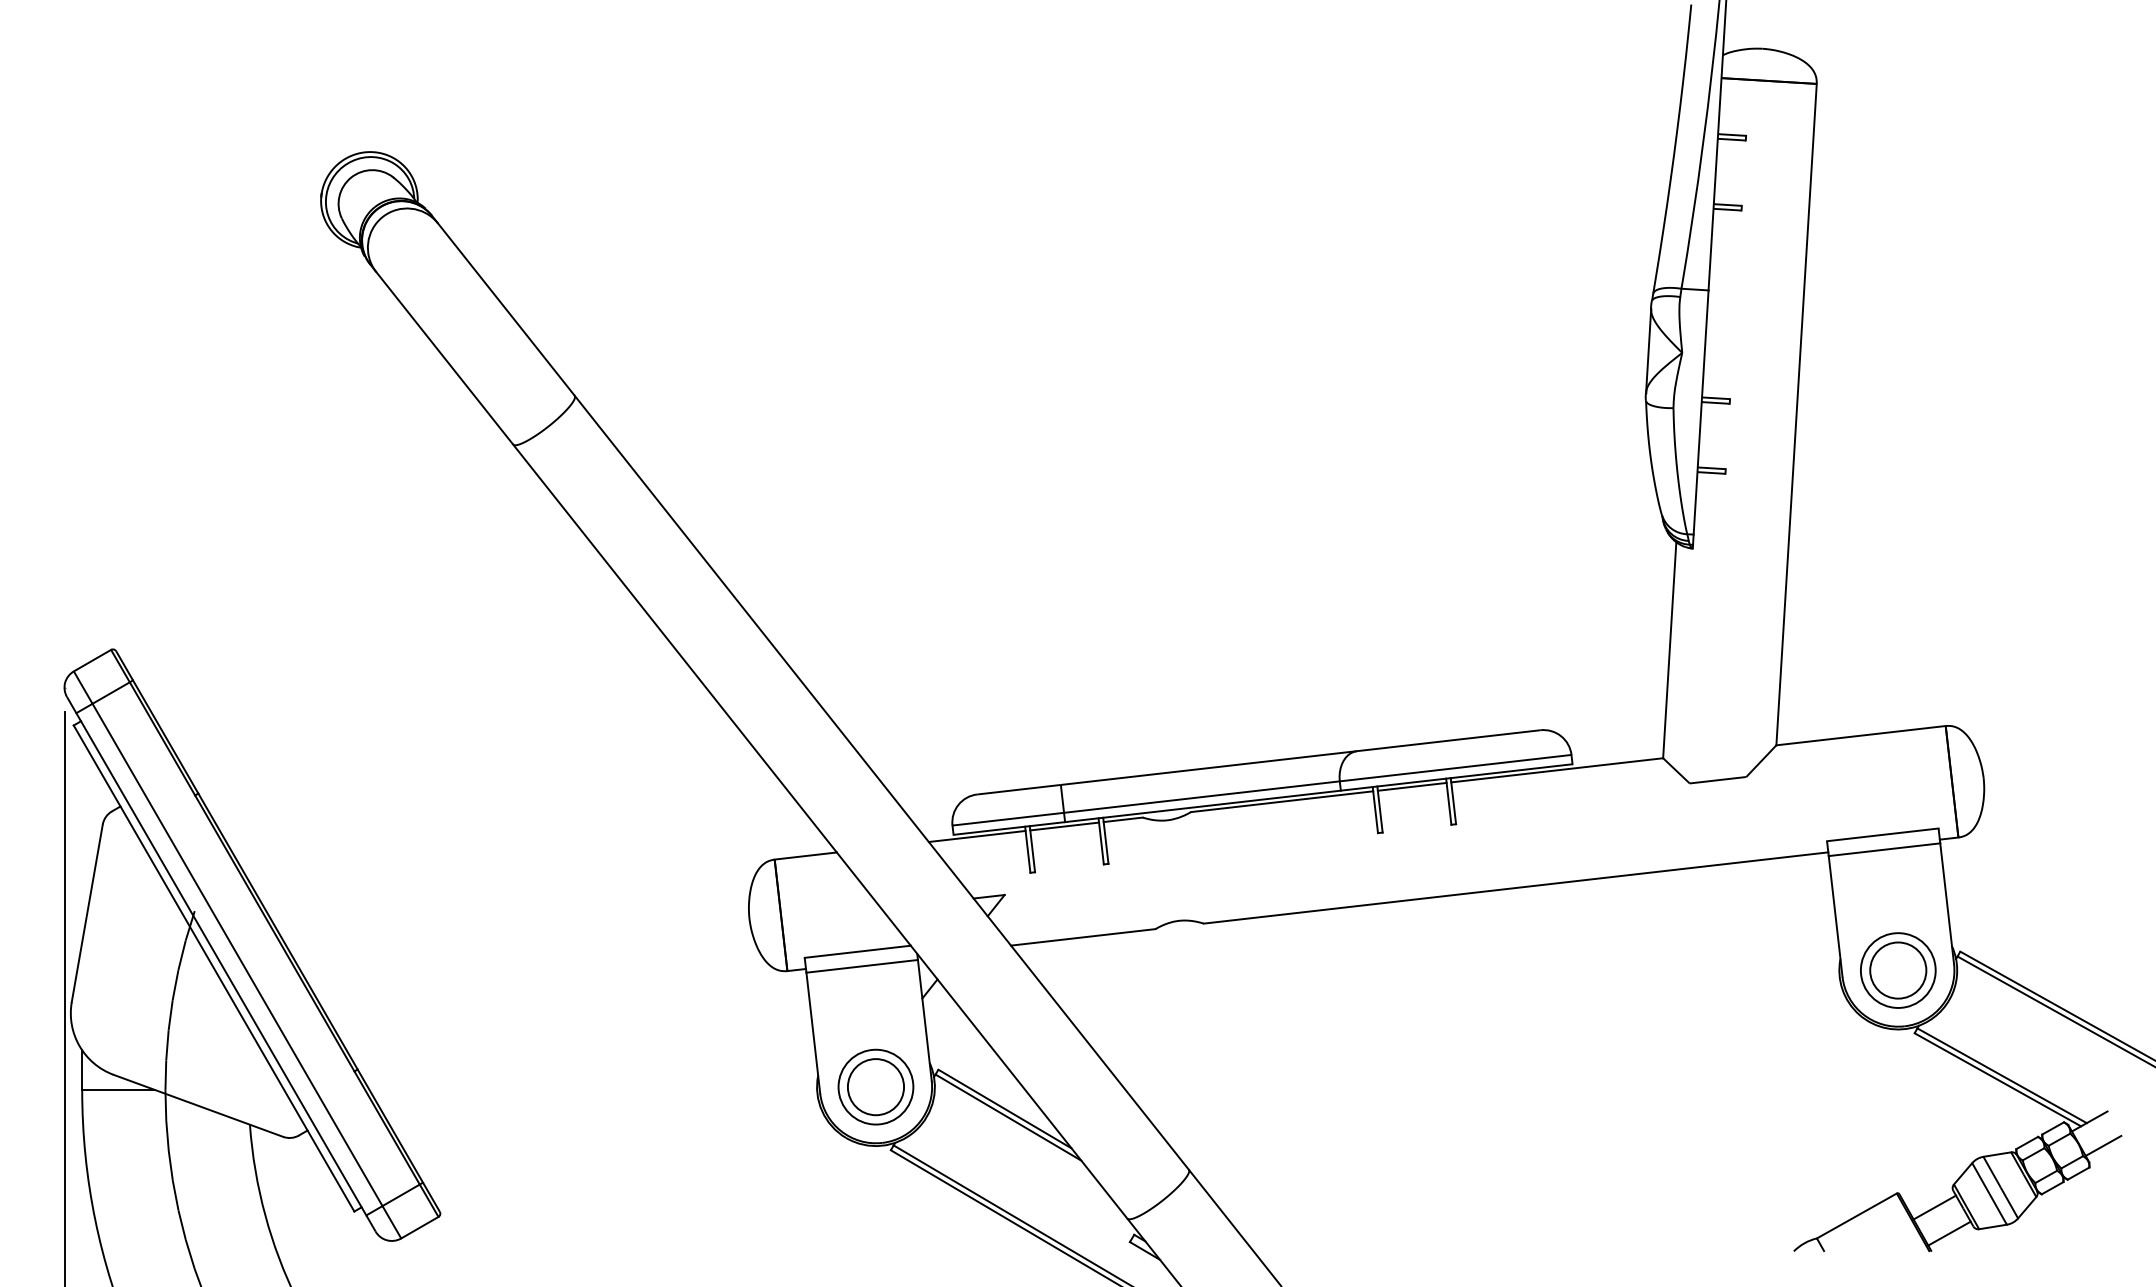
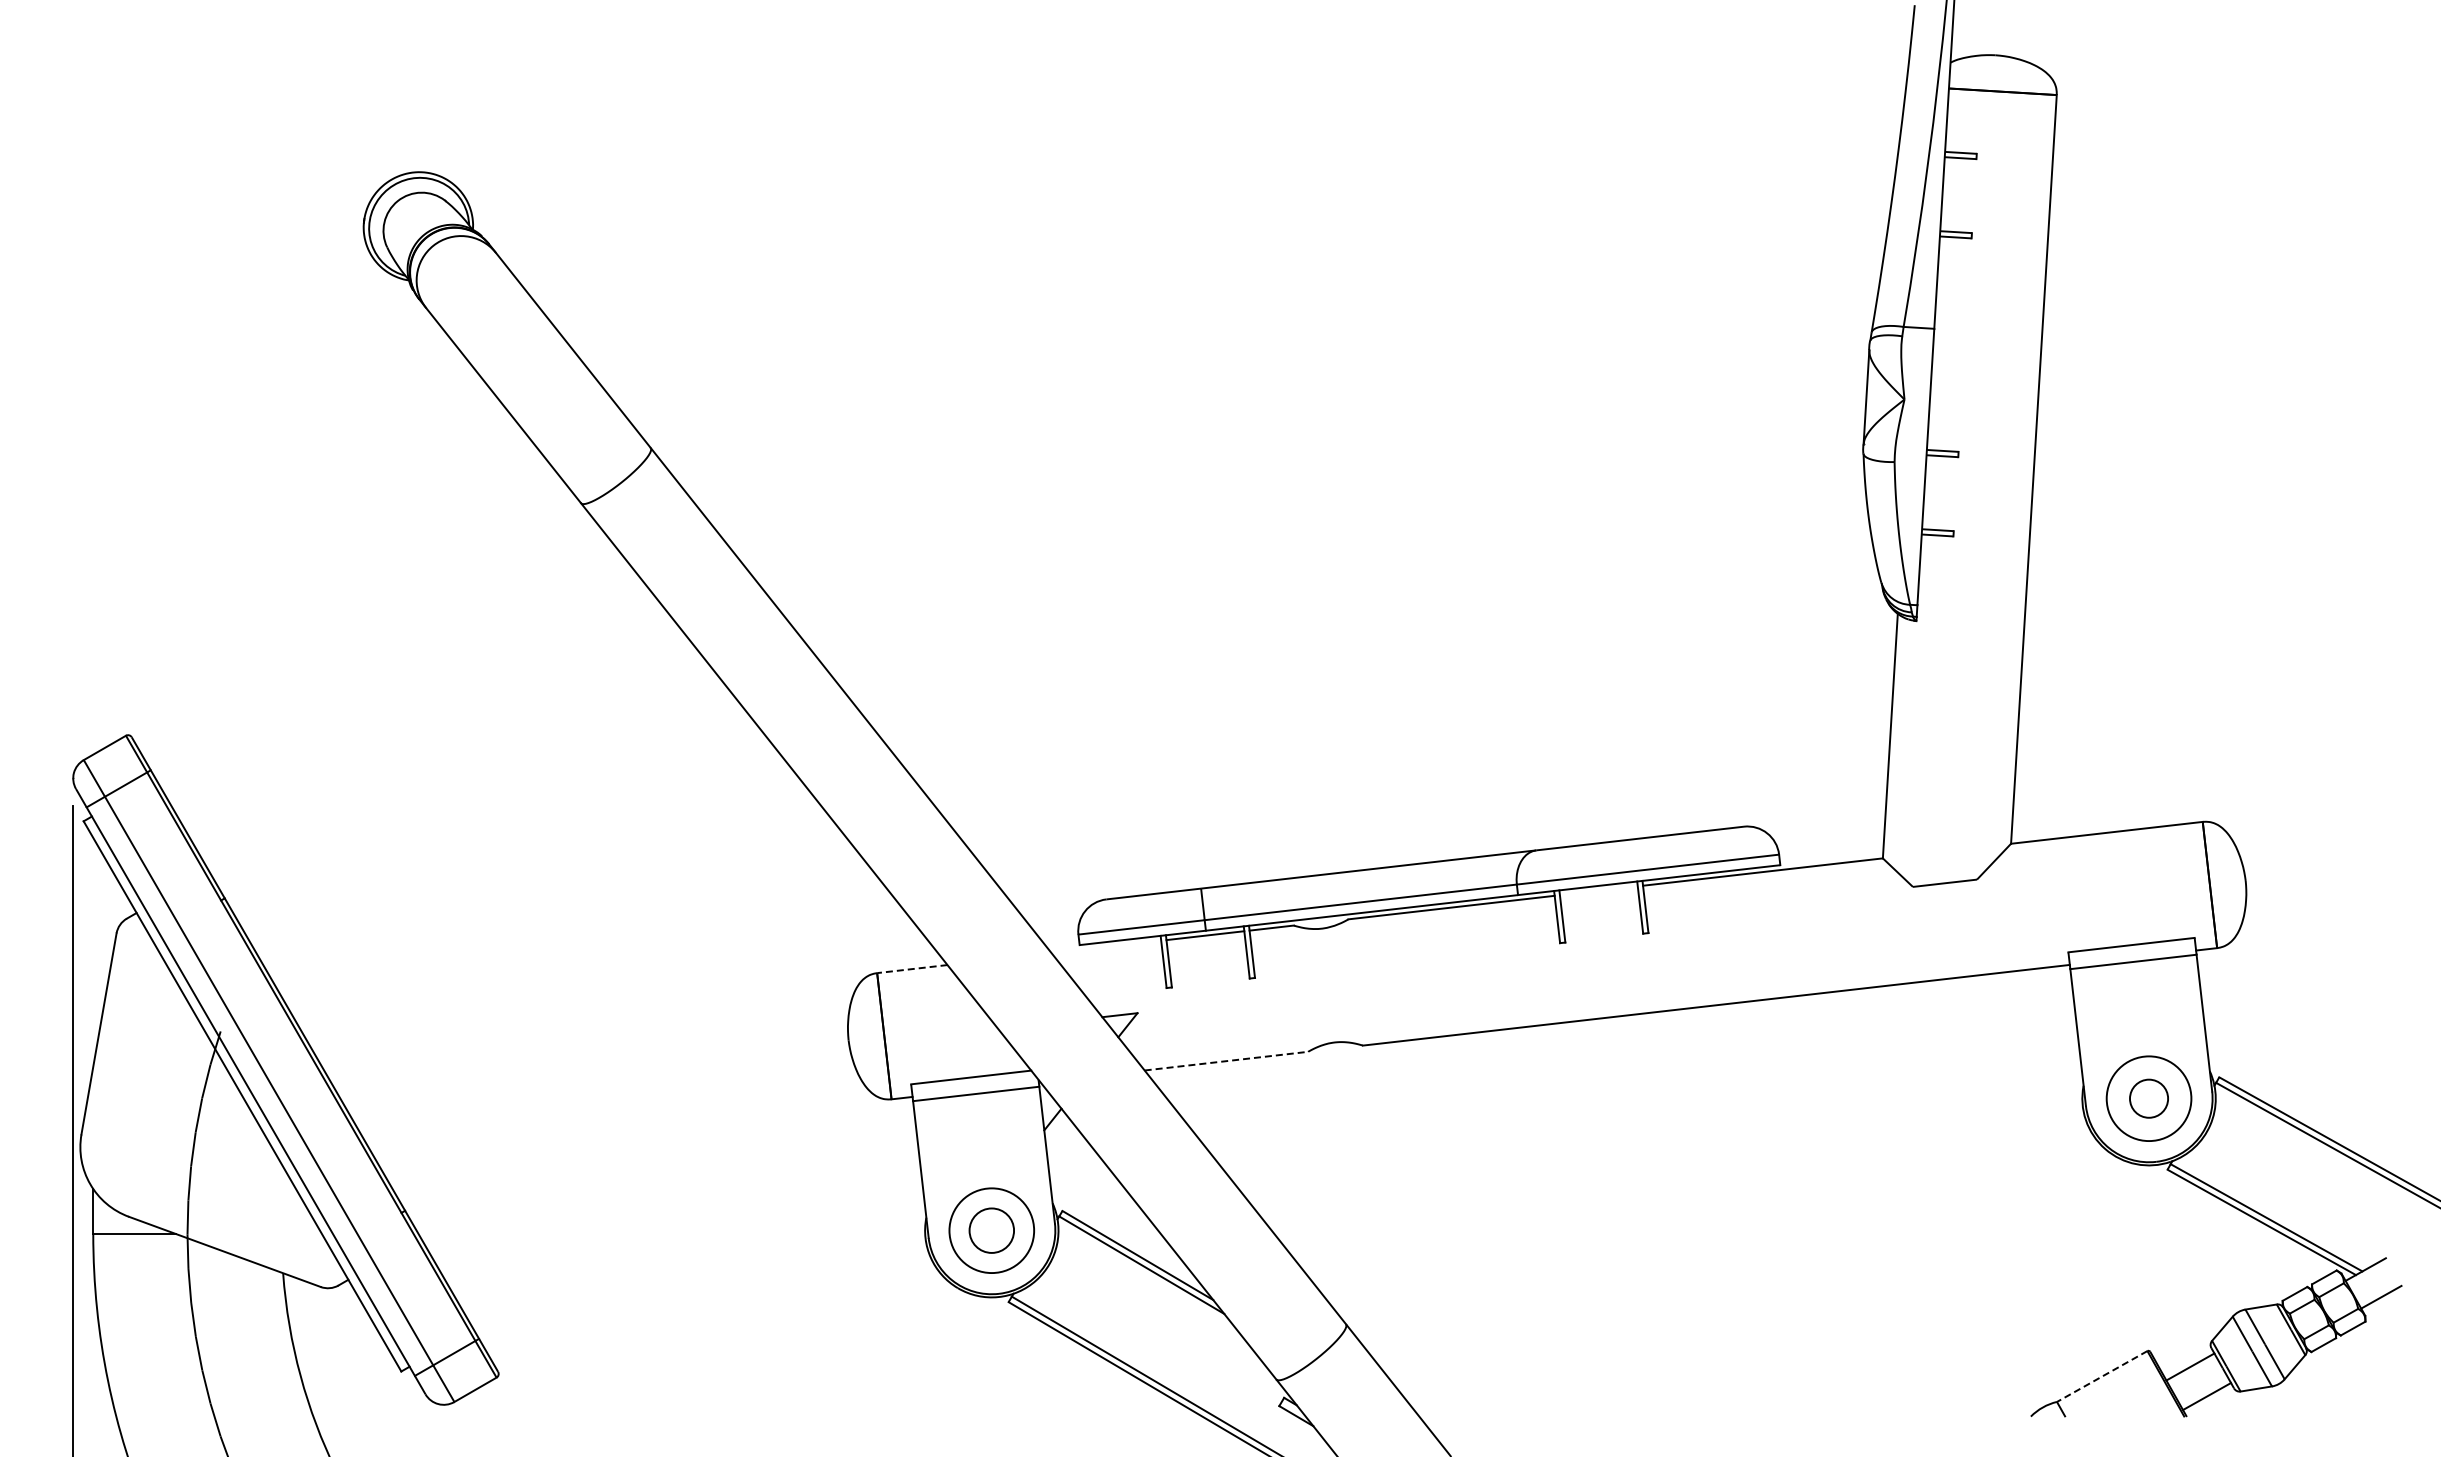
line: (1411, 786) -> (1598, 890), removed
line: (977, 836) -> (1106, 946), removed
line: (805, 856) -> (911, 969), solid -> dashed
line: (1083, 937) -> (1226, 1061), solid -> dashed
circle: (1897, 970) -> (2148, 1098), size x0.6
circle: (875, 1086) -> (991, 1230), size x0.7
line: (1857, 1215) -> (2102, 1376), solid -> dashed

